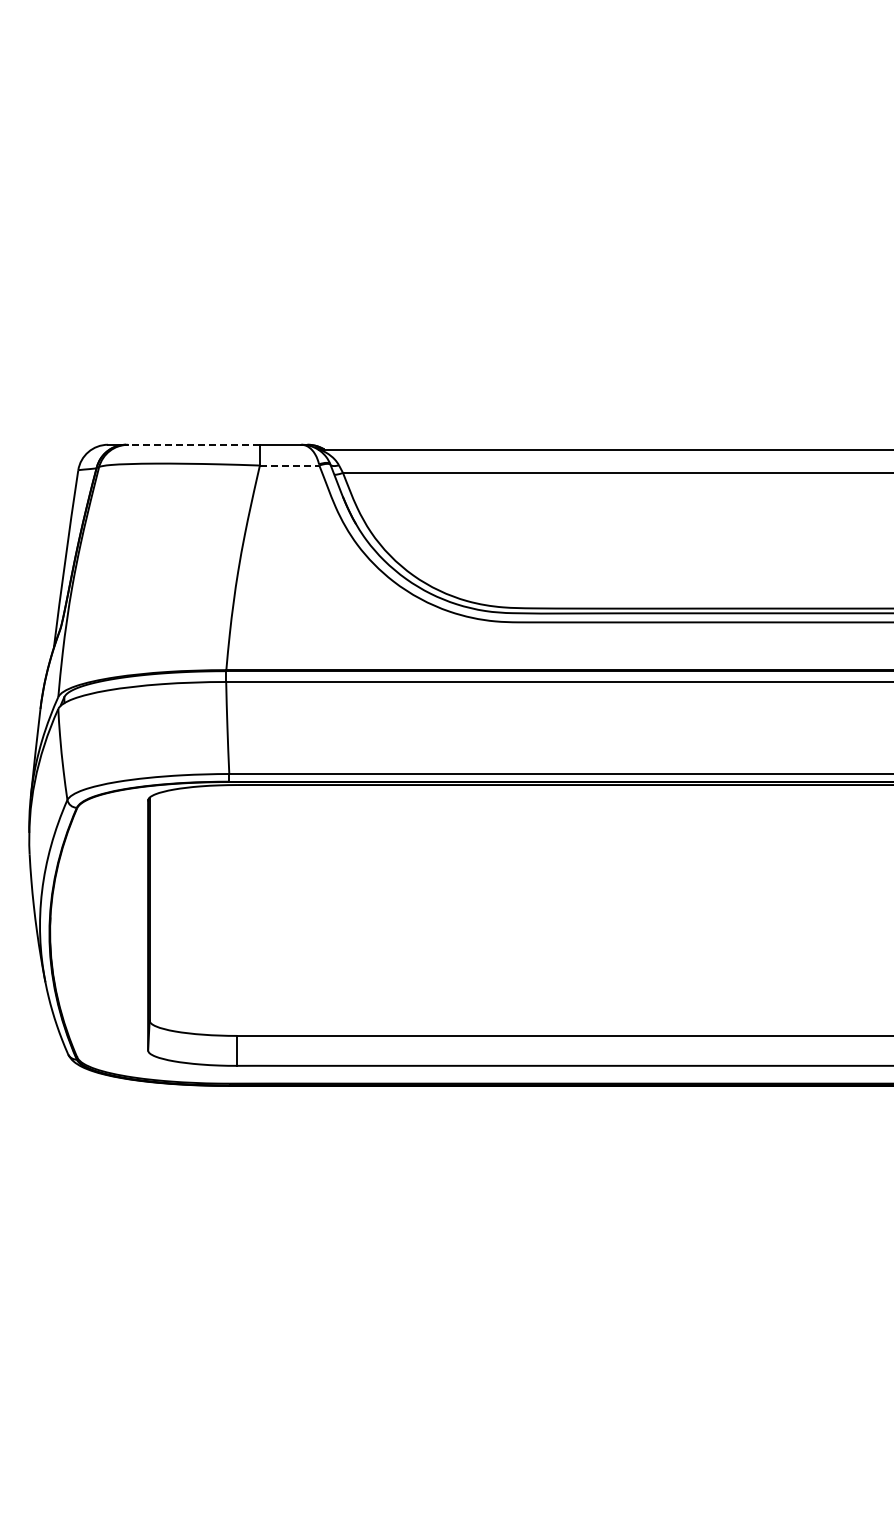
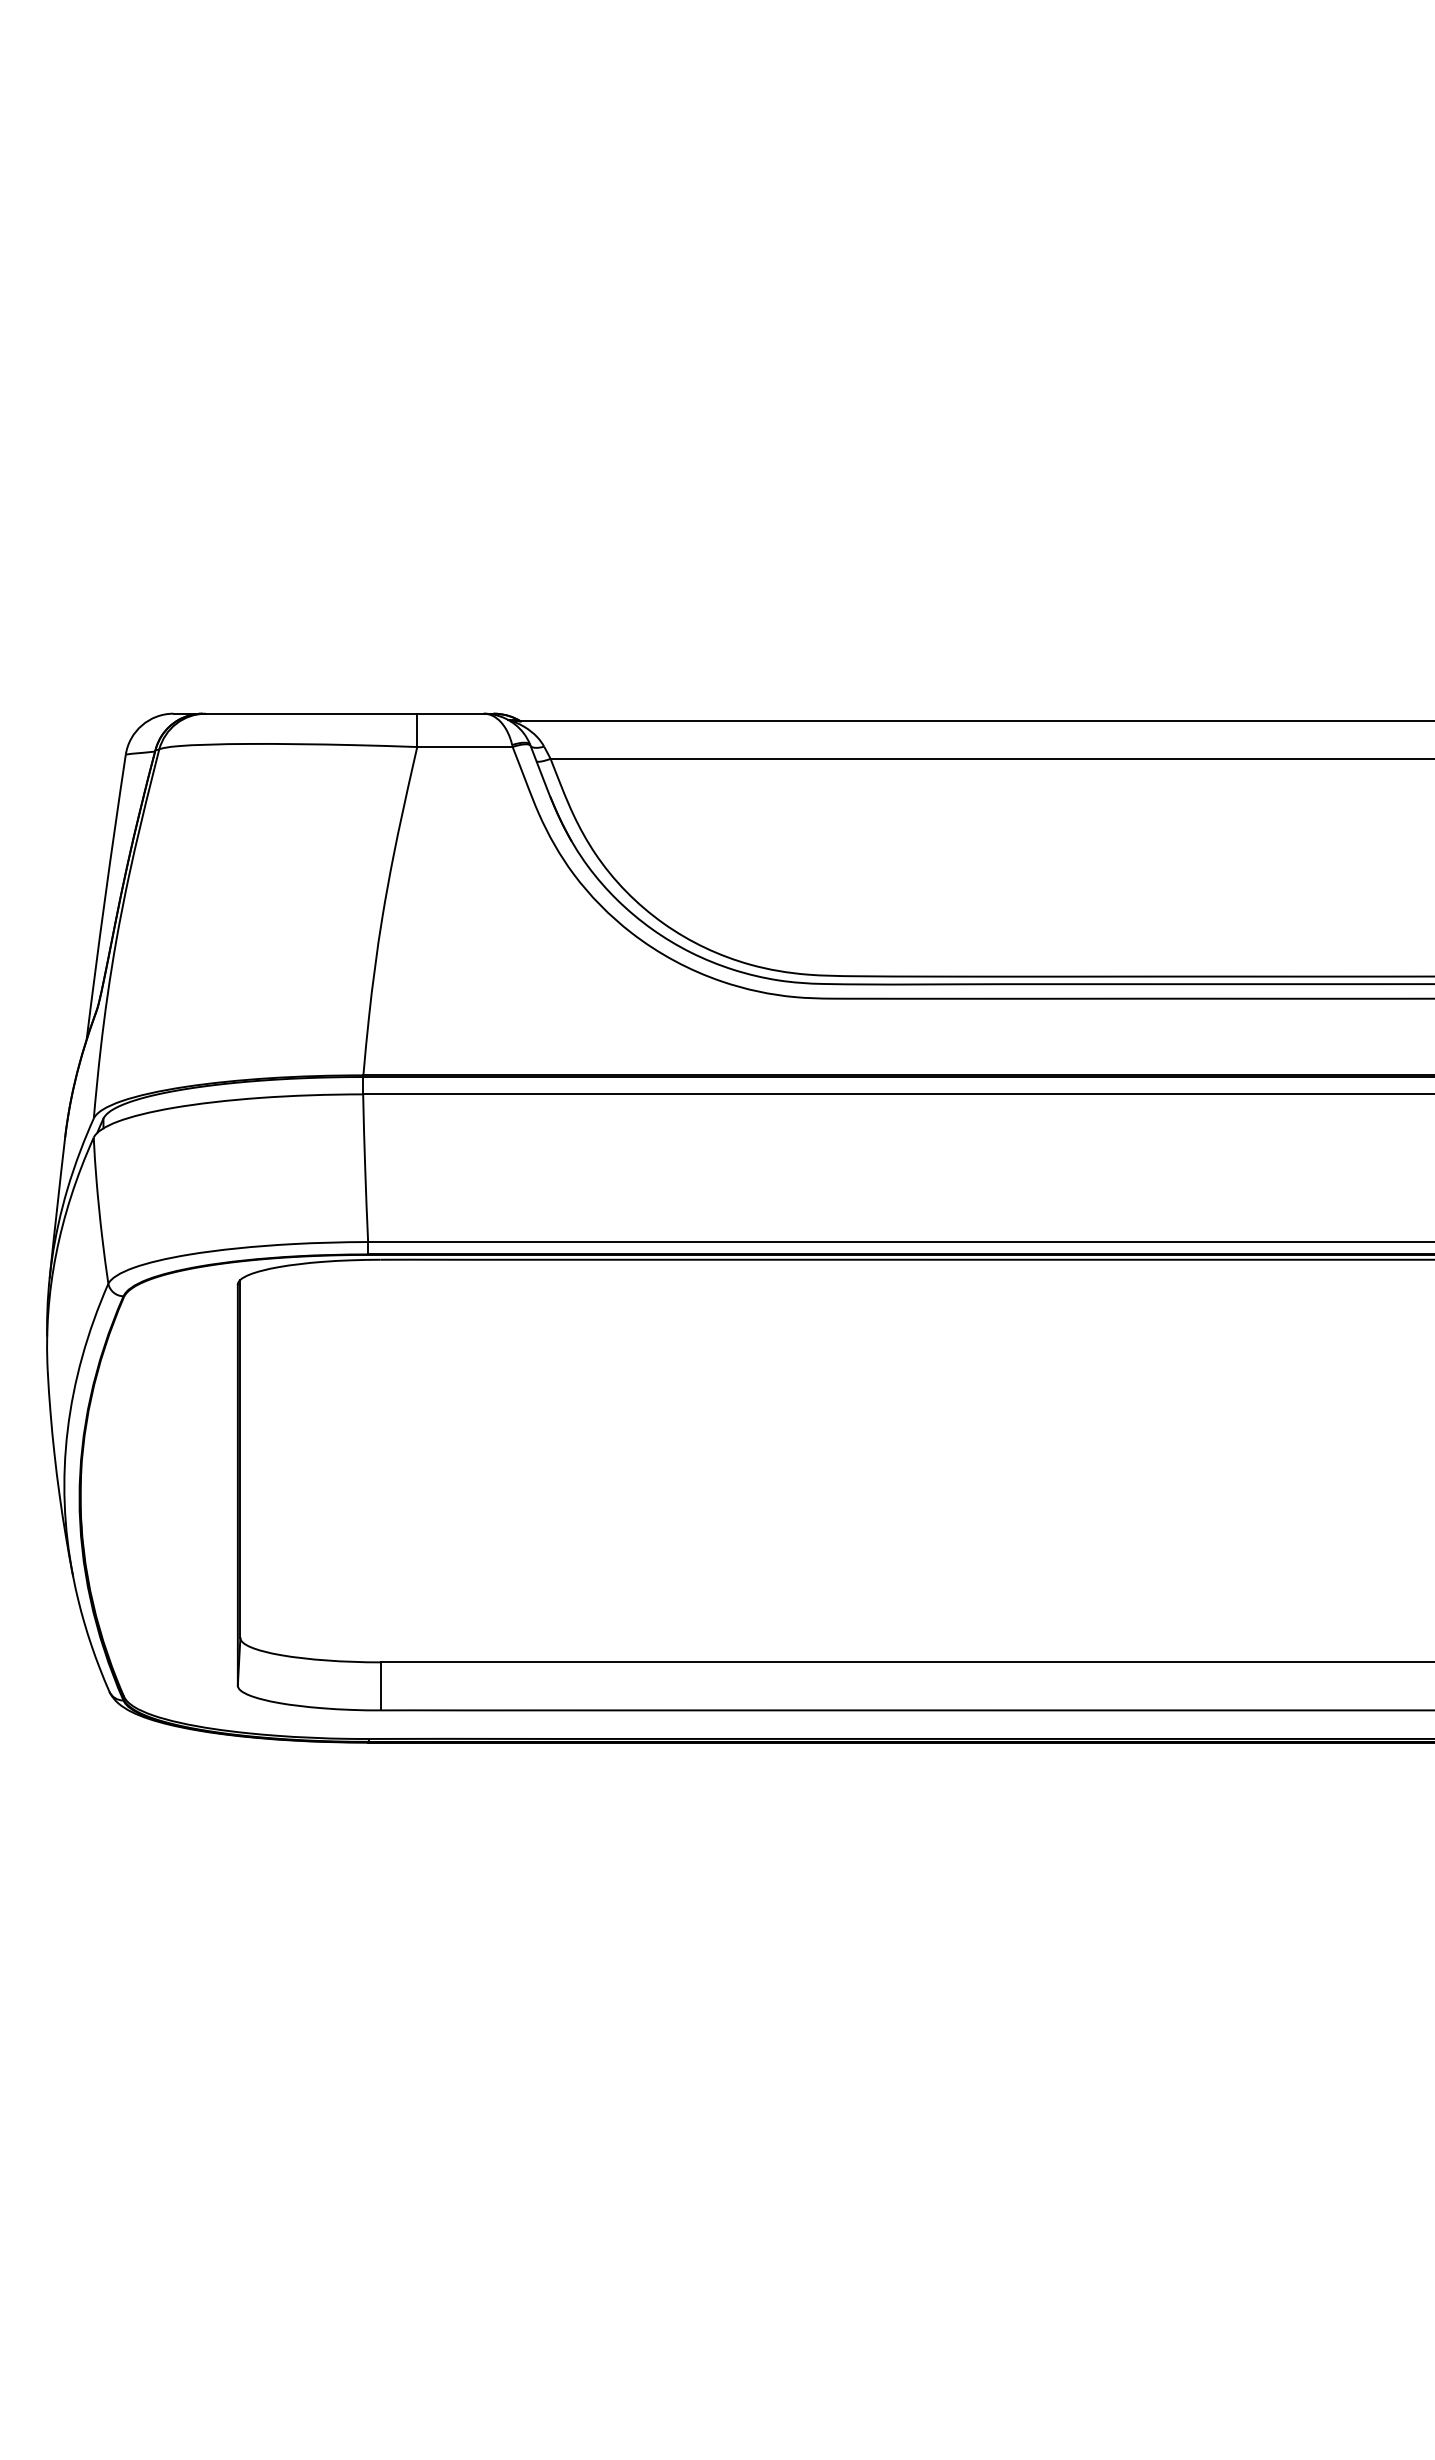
line: (194, 444) -> (312, 713), dashed -> solid
line: (289, 465) -> (464, 746), dashed -> solid

